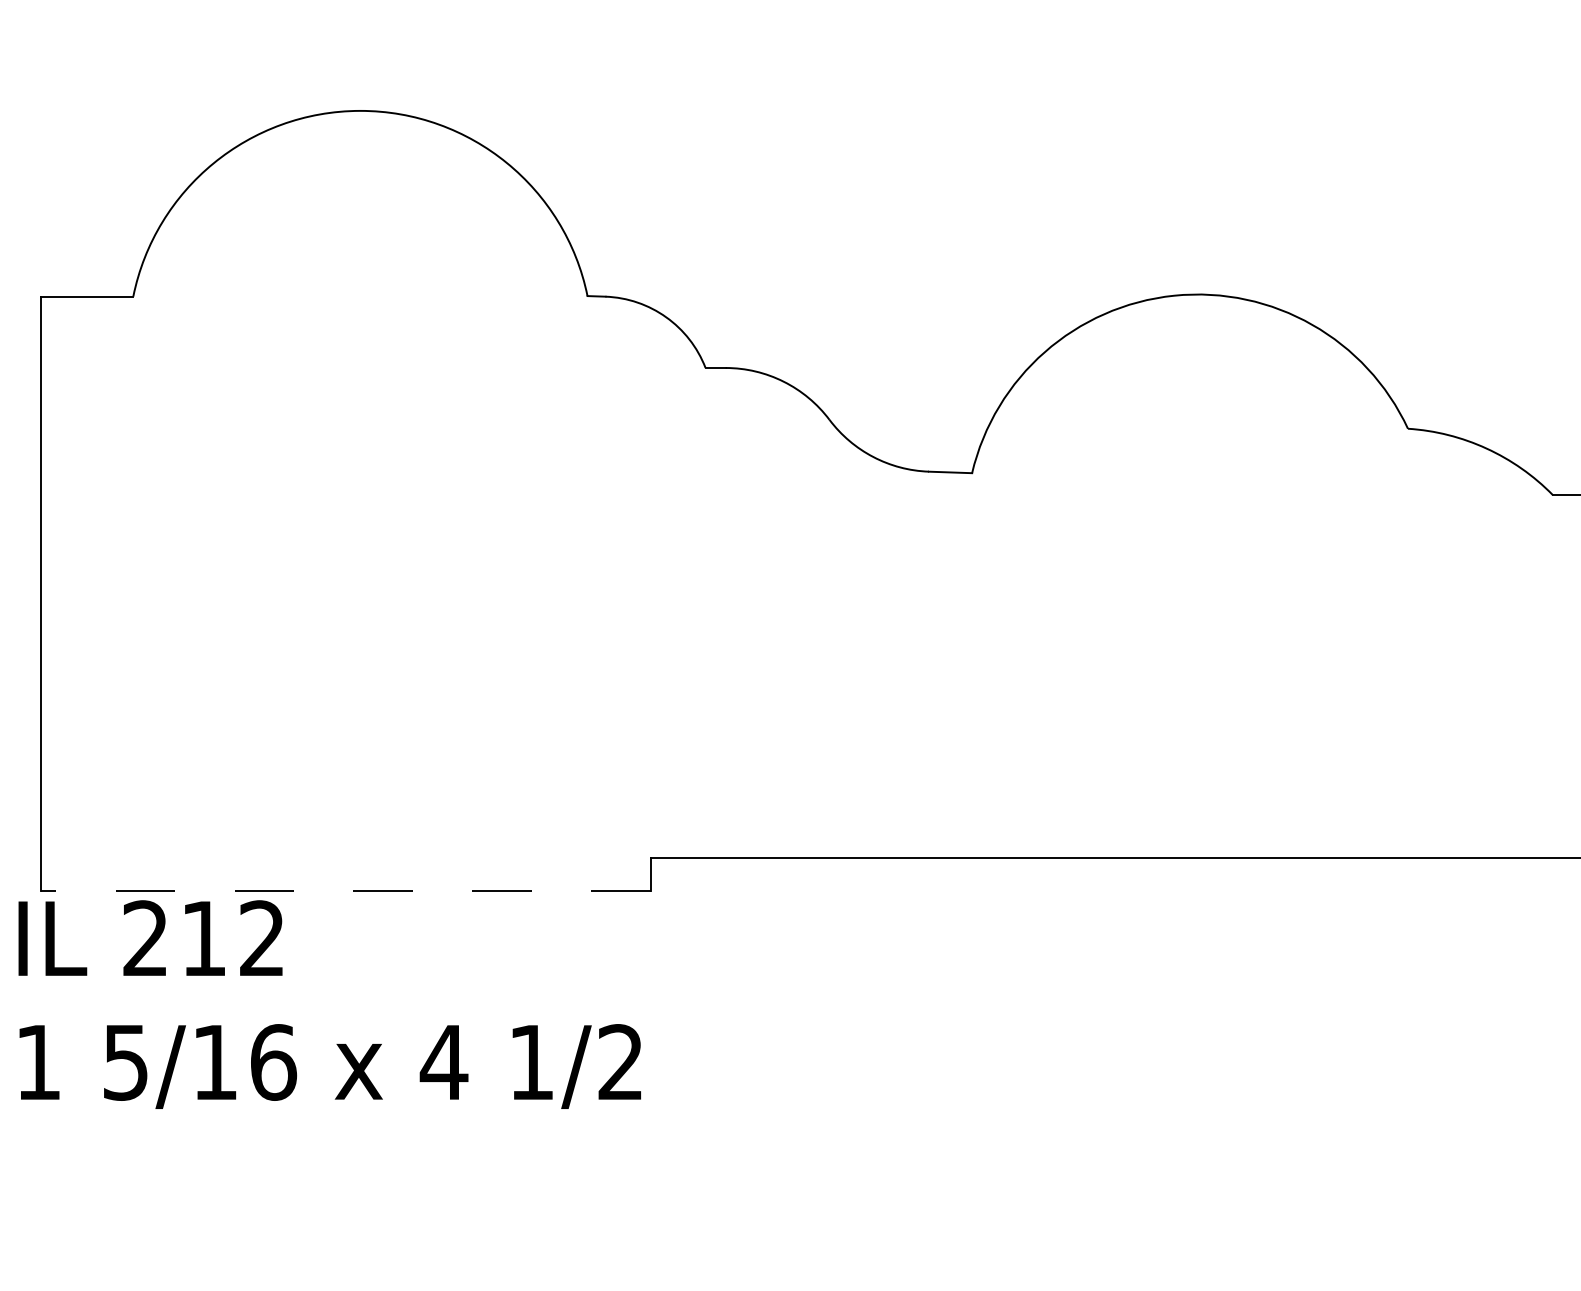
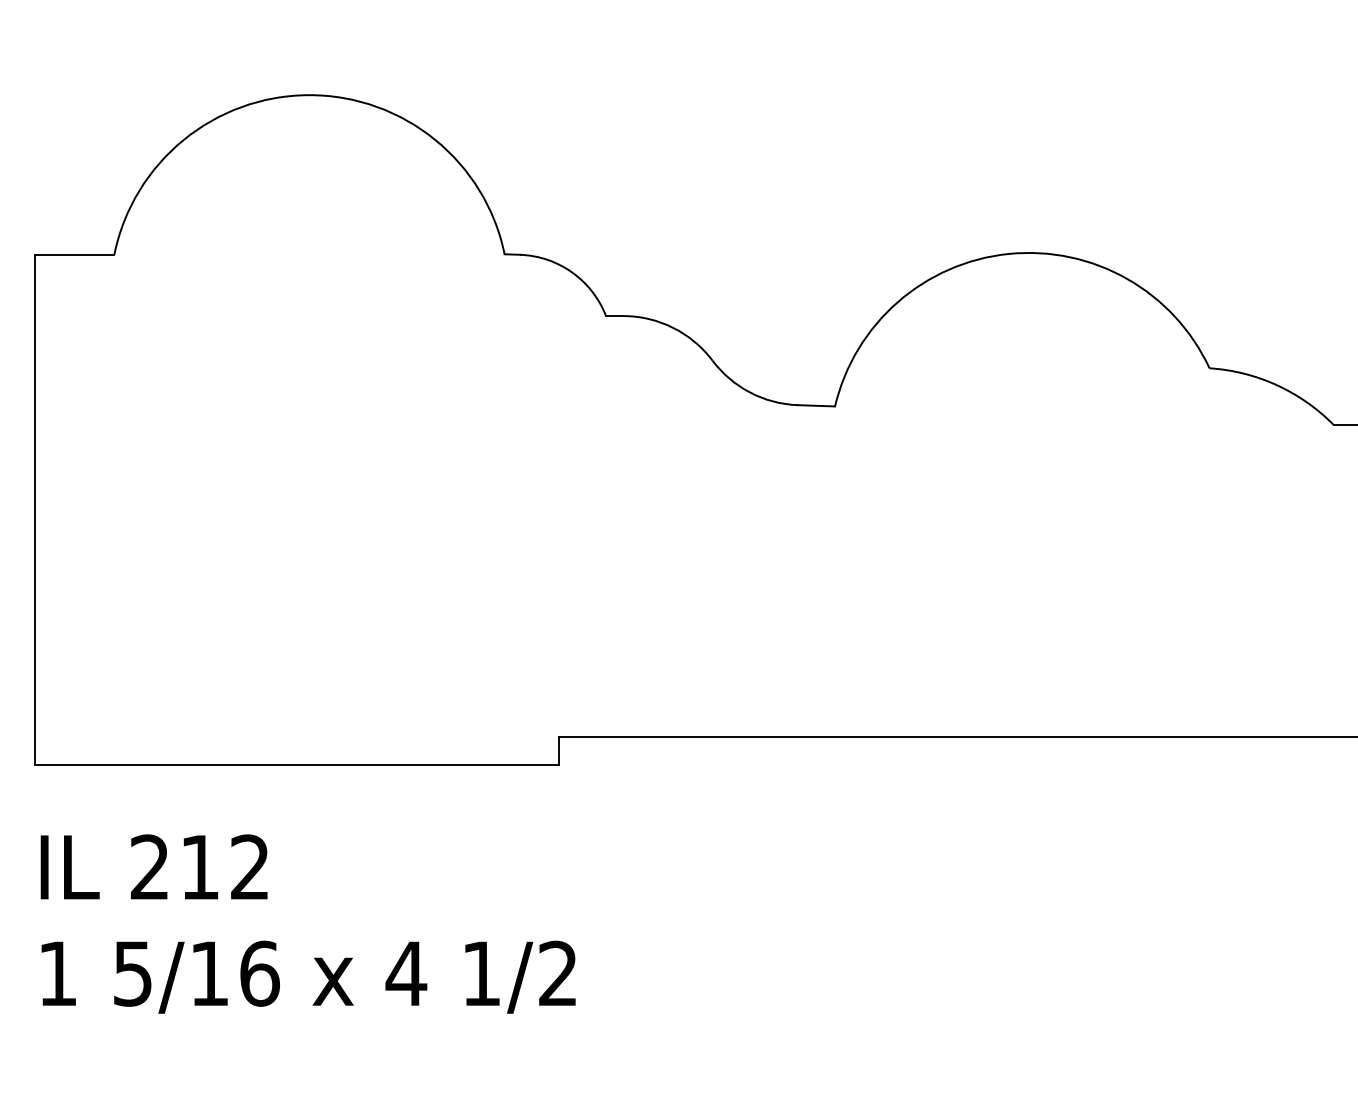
line: (345, 891) -> (296, 765), dashed -> solid
text: (329, 1003) -> (307, 923), moved

